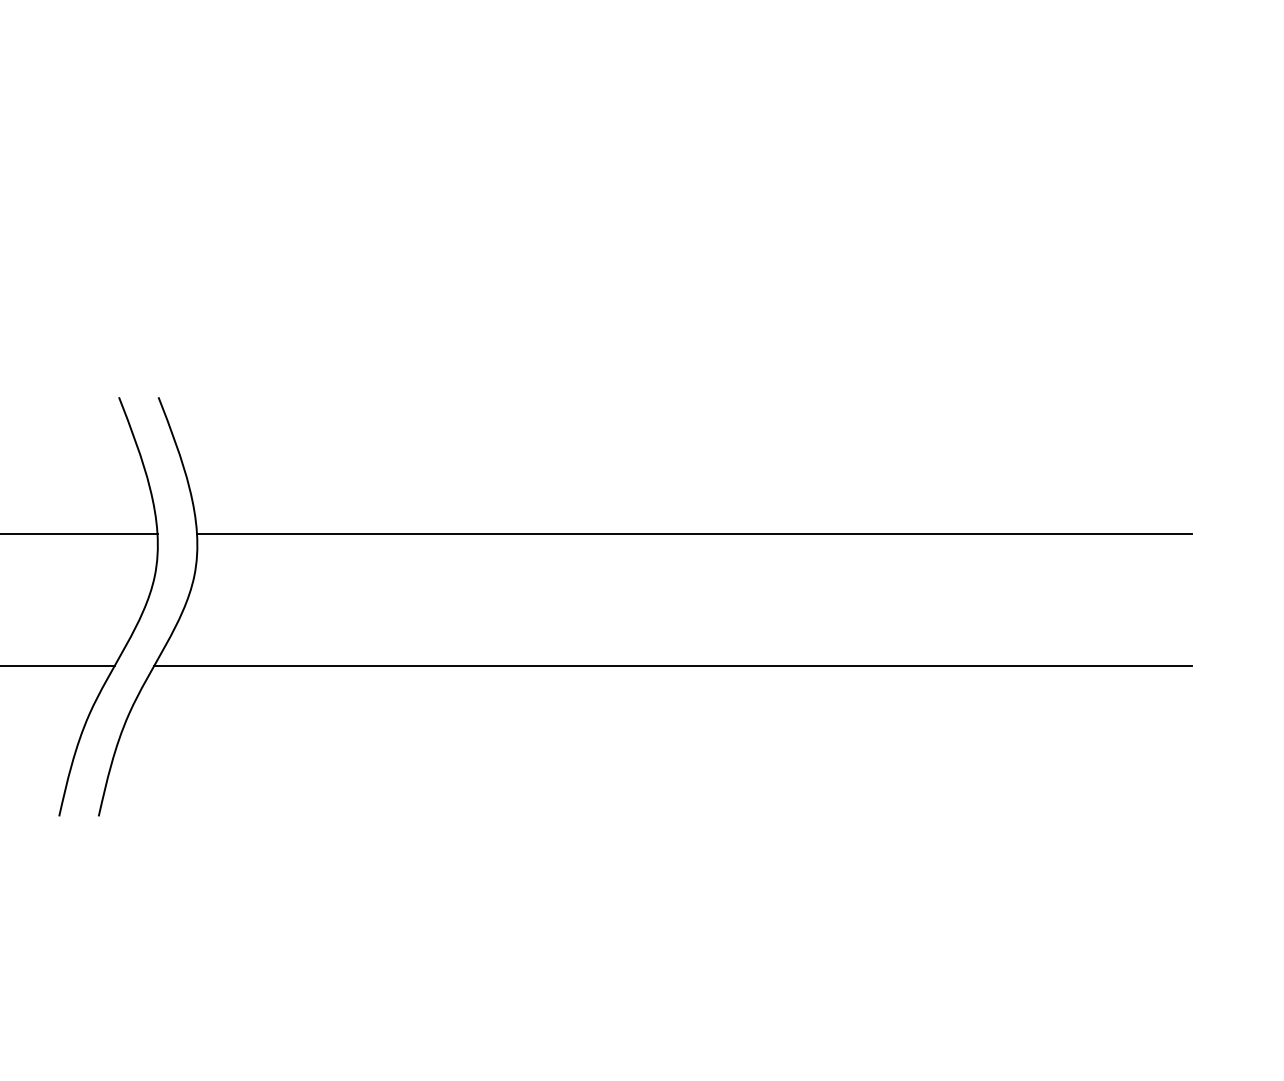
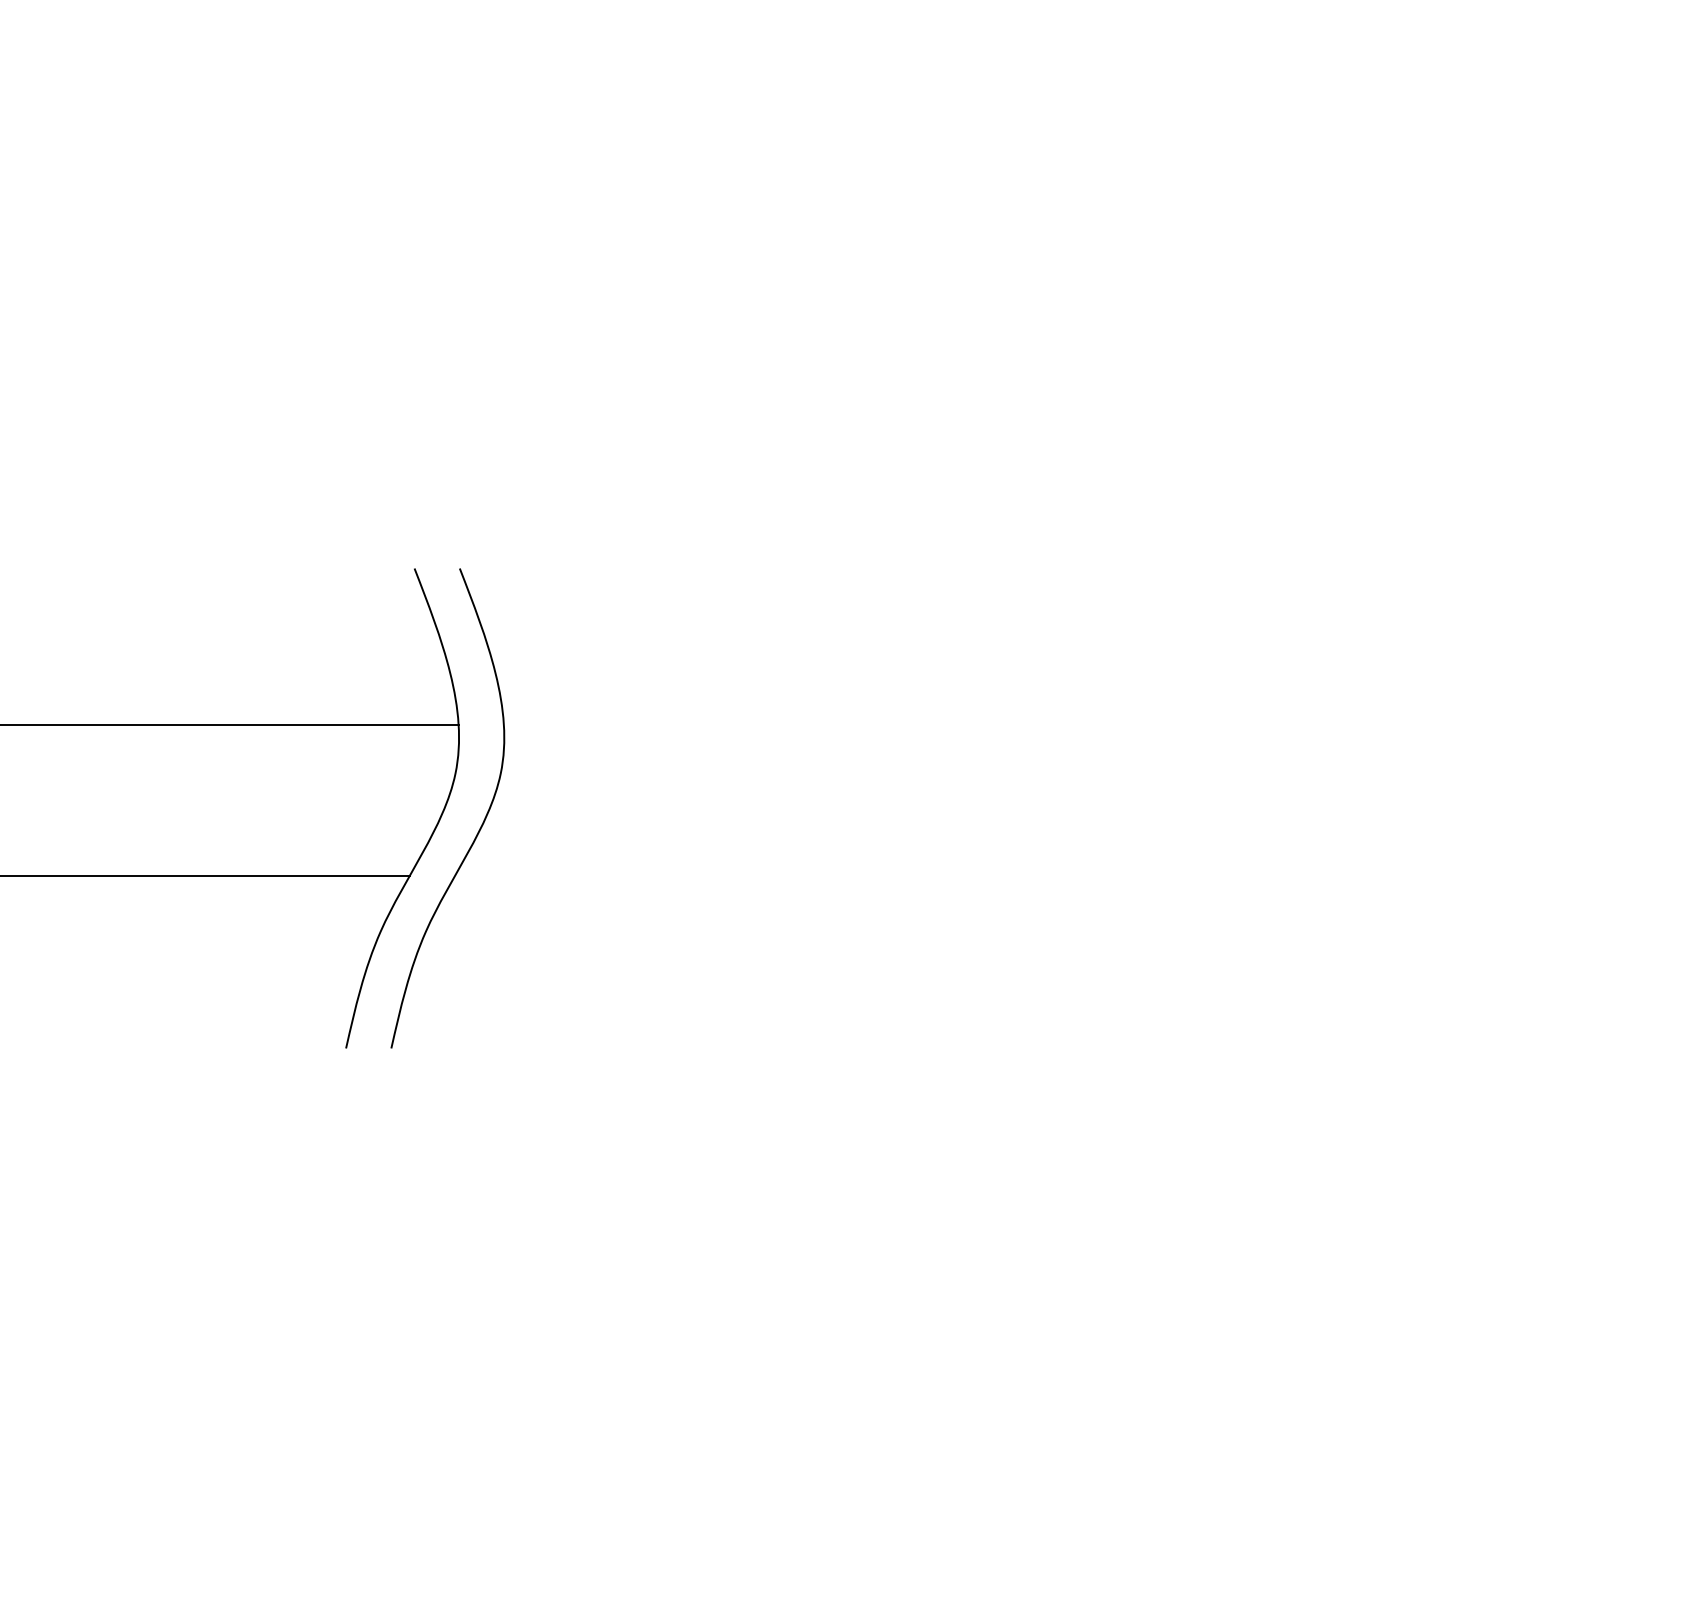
line: (694, 533) -> (1073, 724), removed
line: (673, 665) -> (1049, 875), removed

